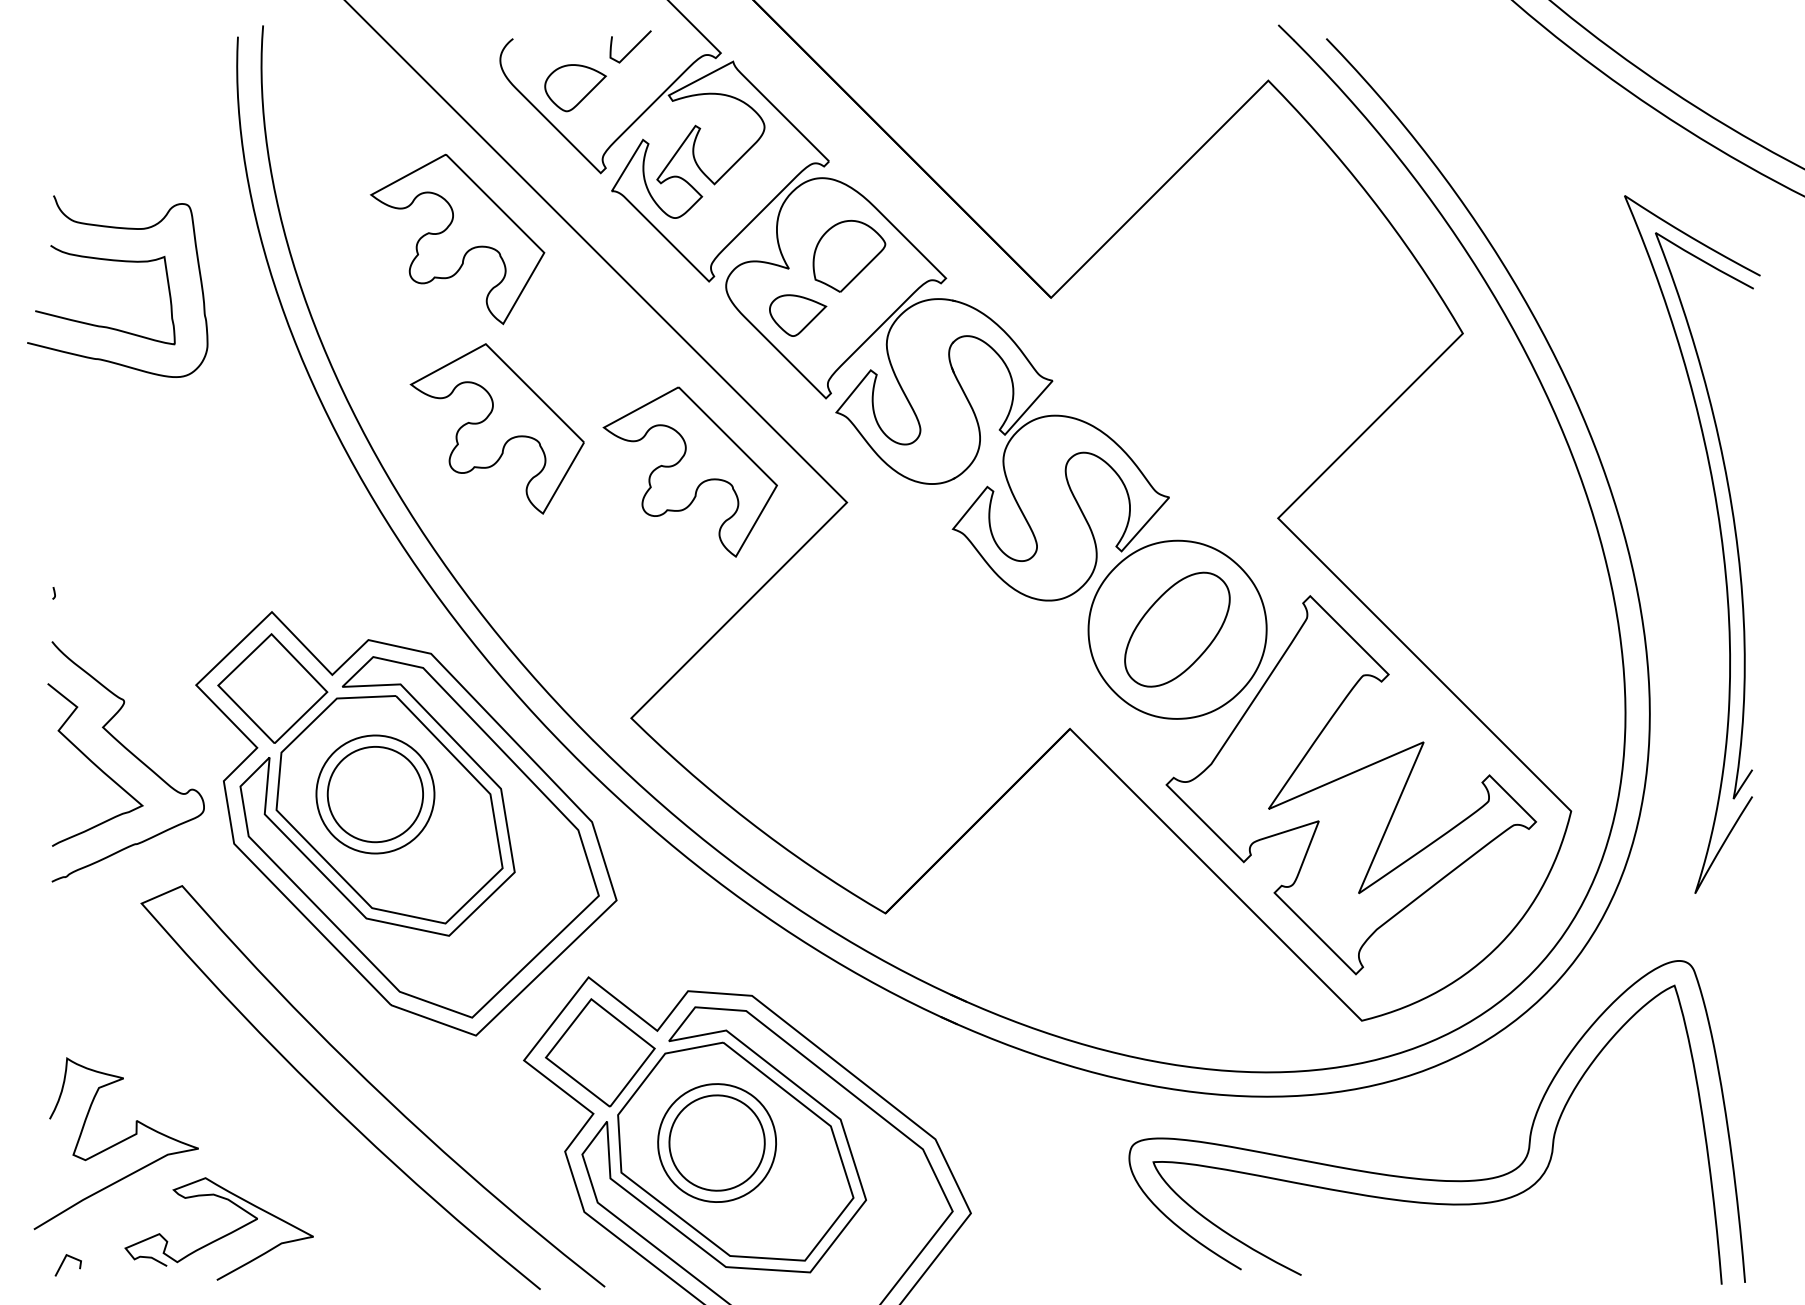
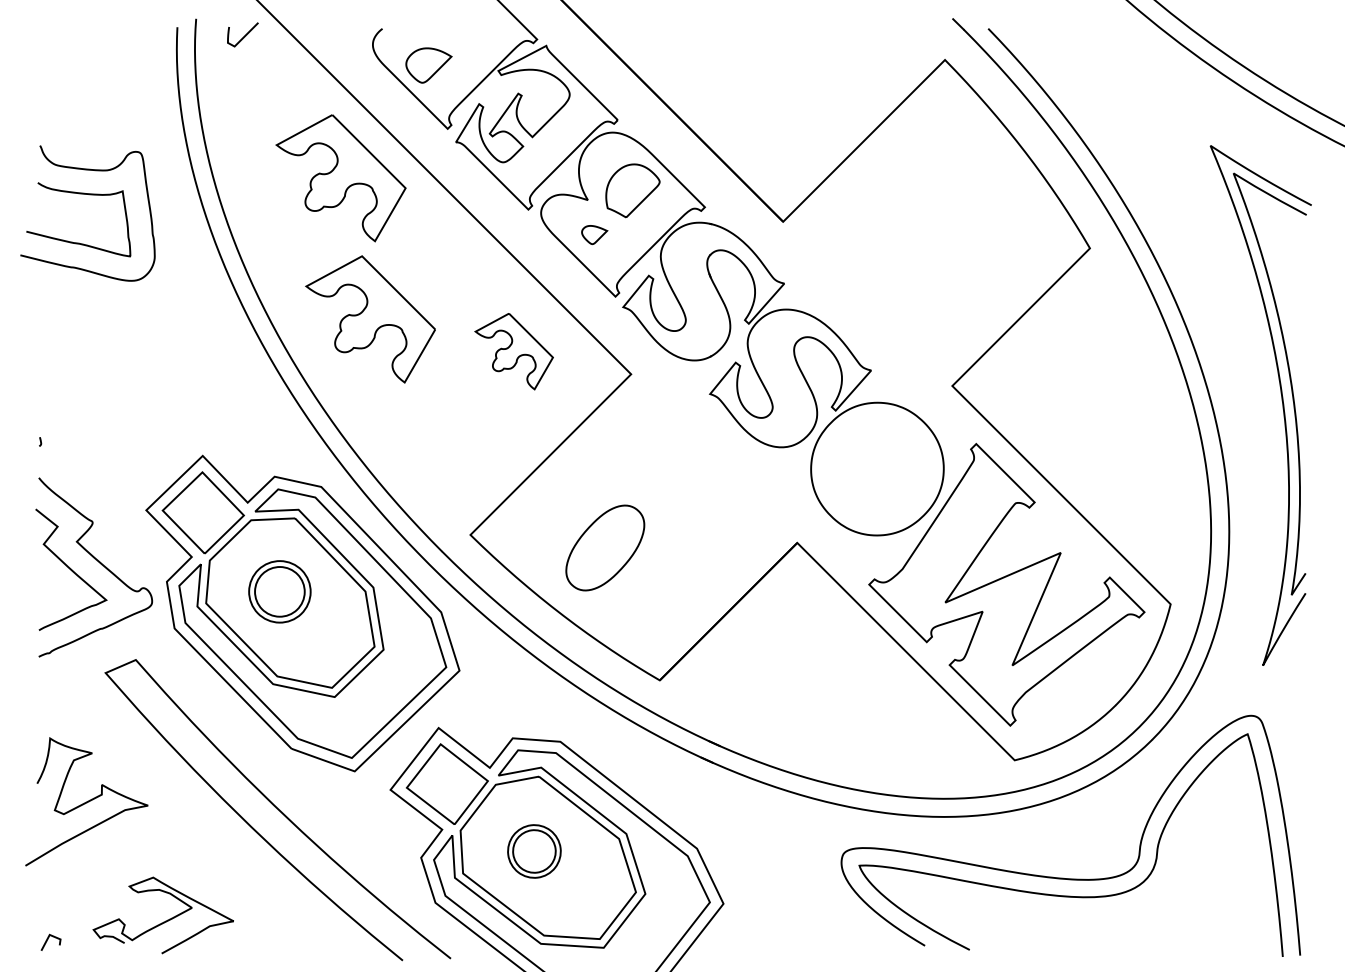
curve: (632, 47) -> (244, 35), moved
part: (797, 314) -> (594, 234), size x0.6
part: (689, 471) -> (513, 351), size x0.6
part: (1177, 629) -> (605, 547), moved
part: (374, 794) -> (279, 591), size x0.7
curve: (115, 1143) -> (86, 801), moved
part: (717, 1143) -> (534, 851), size x0.6

